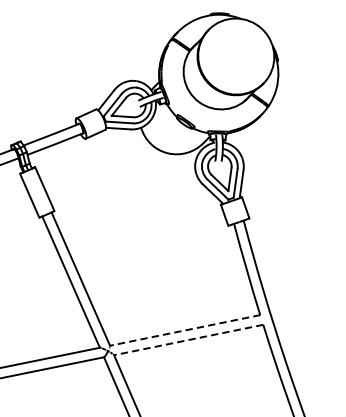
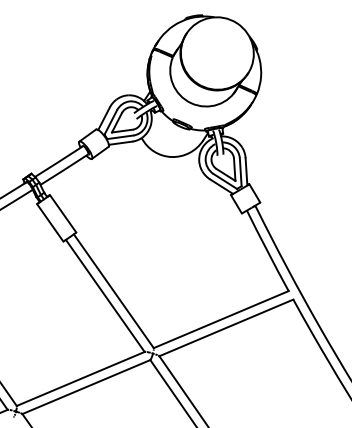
line: (184, 330) -> (220, 319), dashed -> solid
line: (188, 339) -> (226, 327), dashed -> solid

